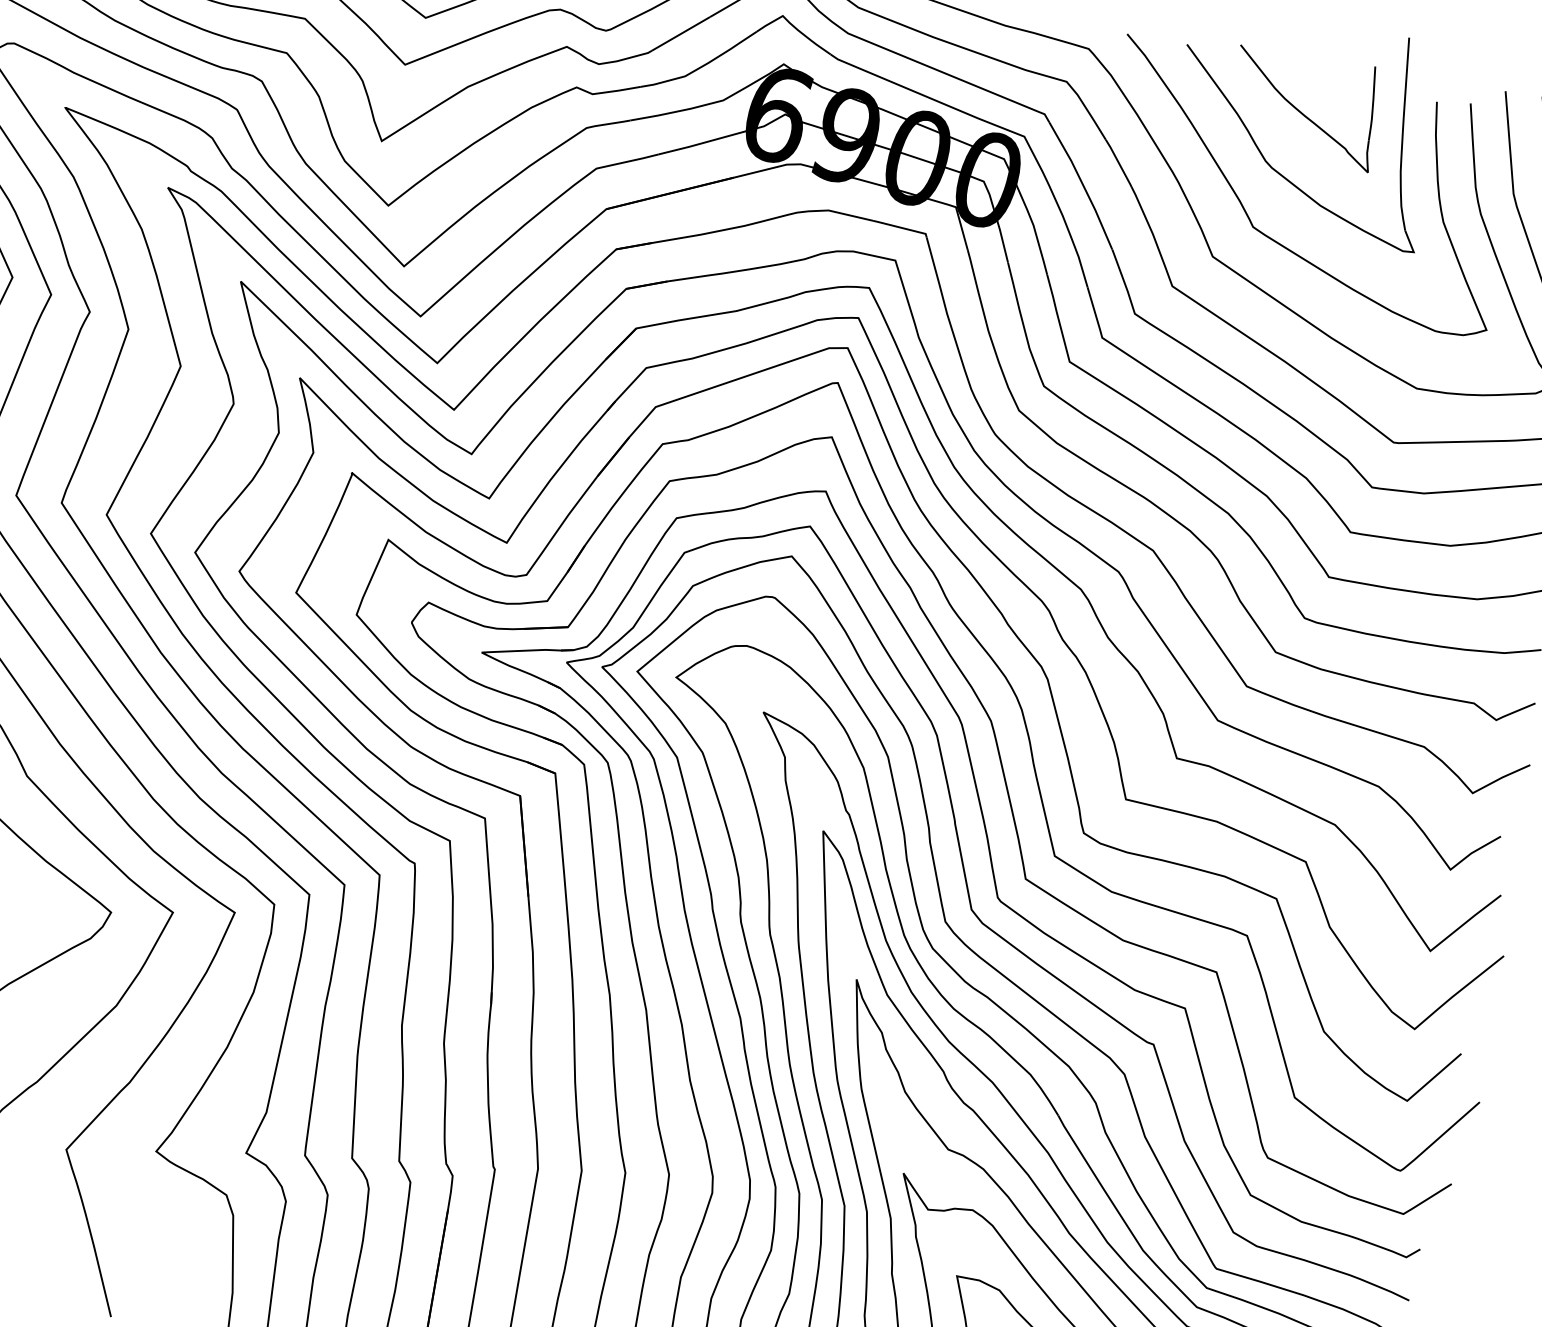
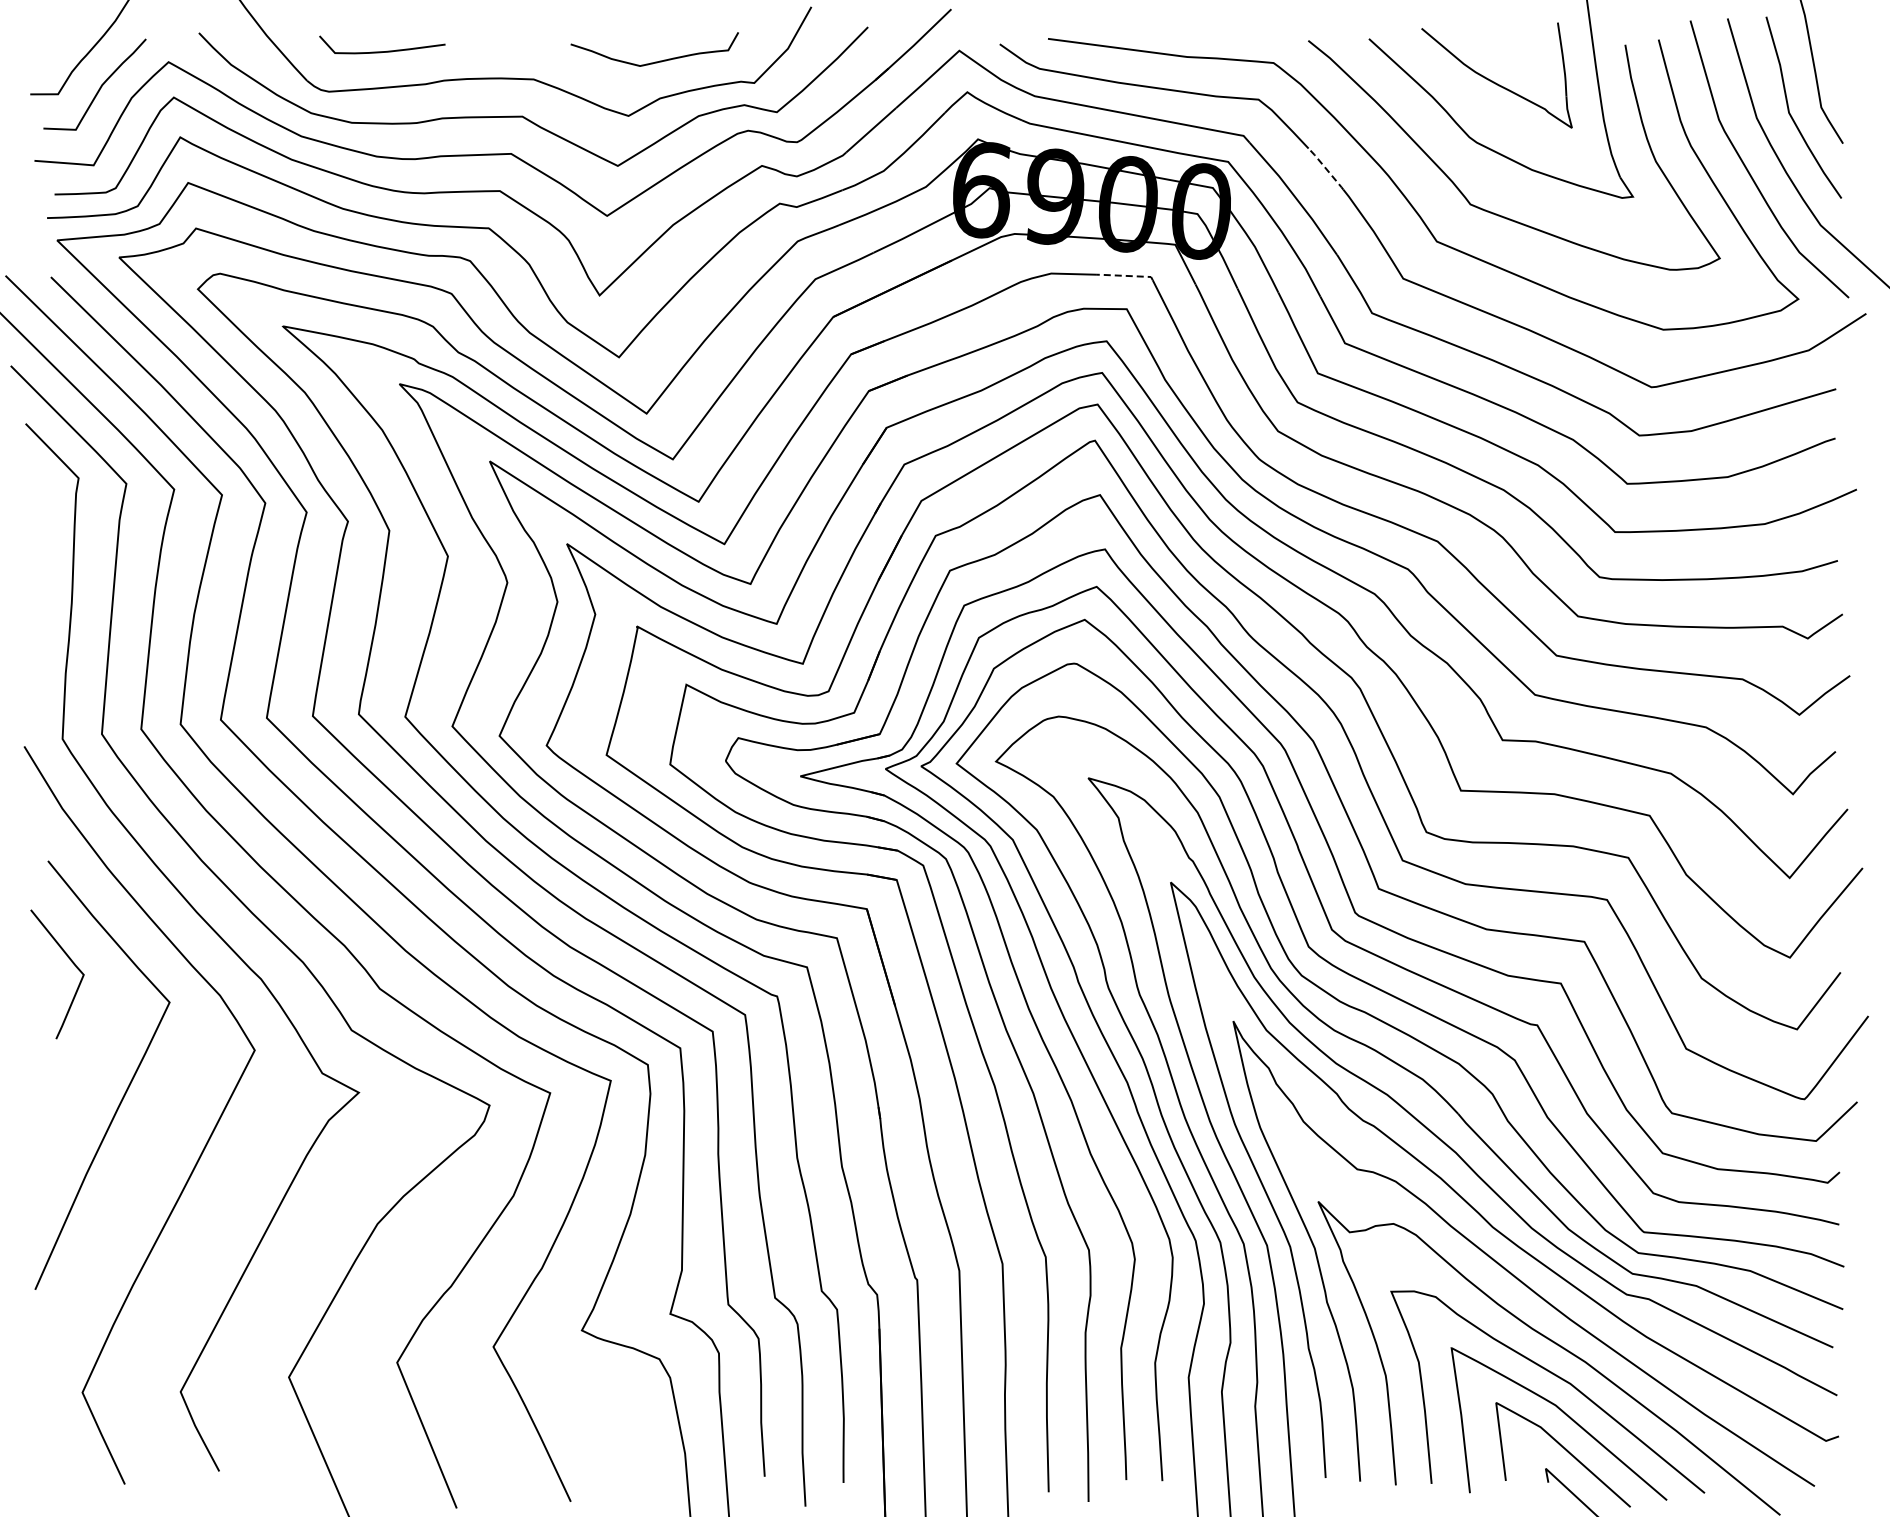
line: (1119, 163) -> (1326, 169), solid -> dashed
line: (900, 227) -> (1125, 275), solid -> dashed

